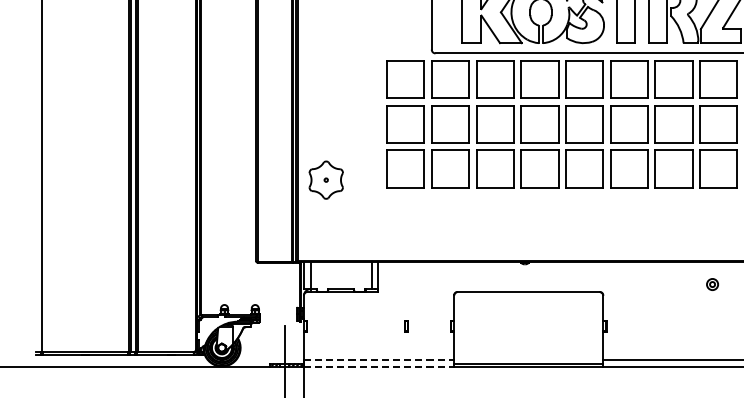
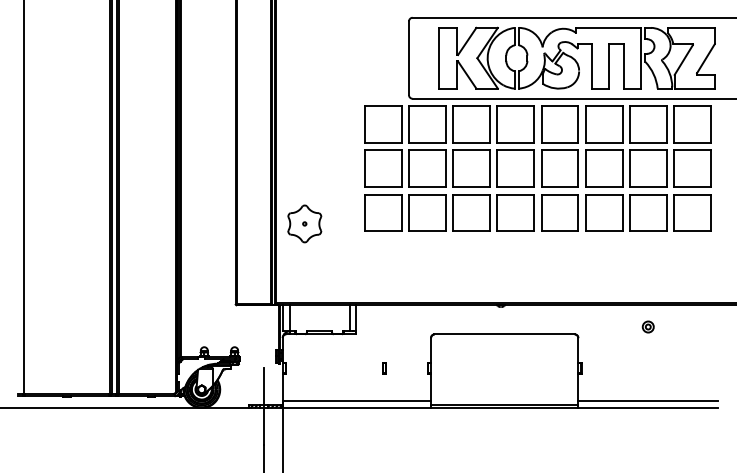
part: (711, 284) -> (647, 326), moved
line: (379, 359) -> (357, 401), dashed -> solid
line: (379, 367) -> (357, 408), dashed -> solid

